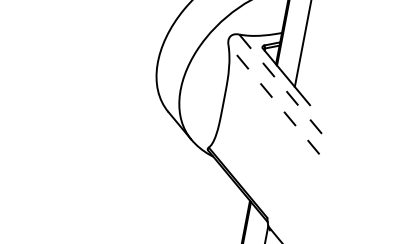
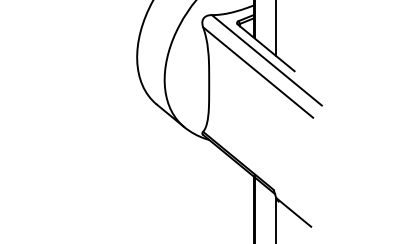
line: (285, 89) -> (267, 60), dashed -> solid
line: (273, 99) -> (257, 72), dashed -> solid

